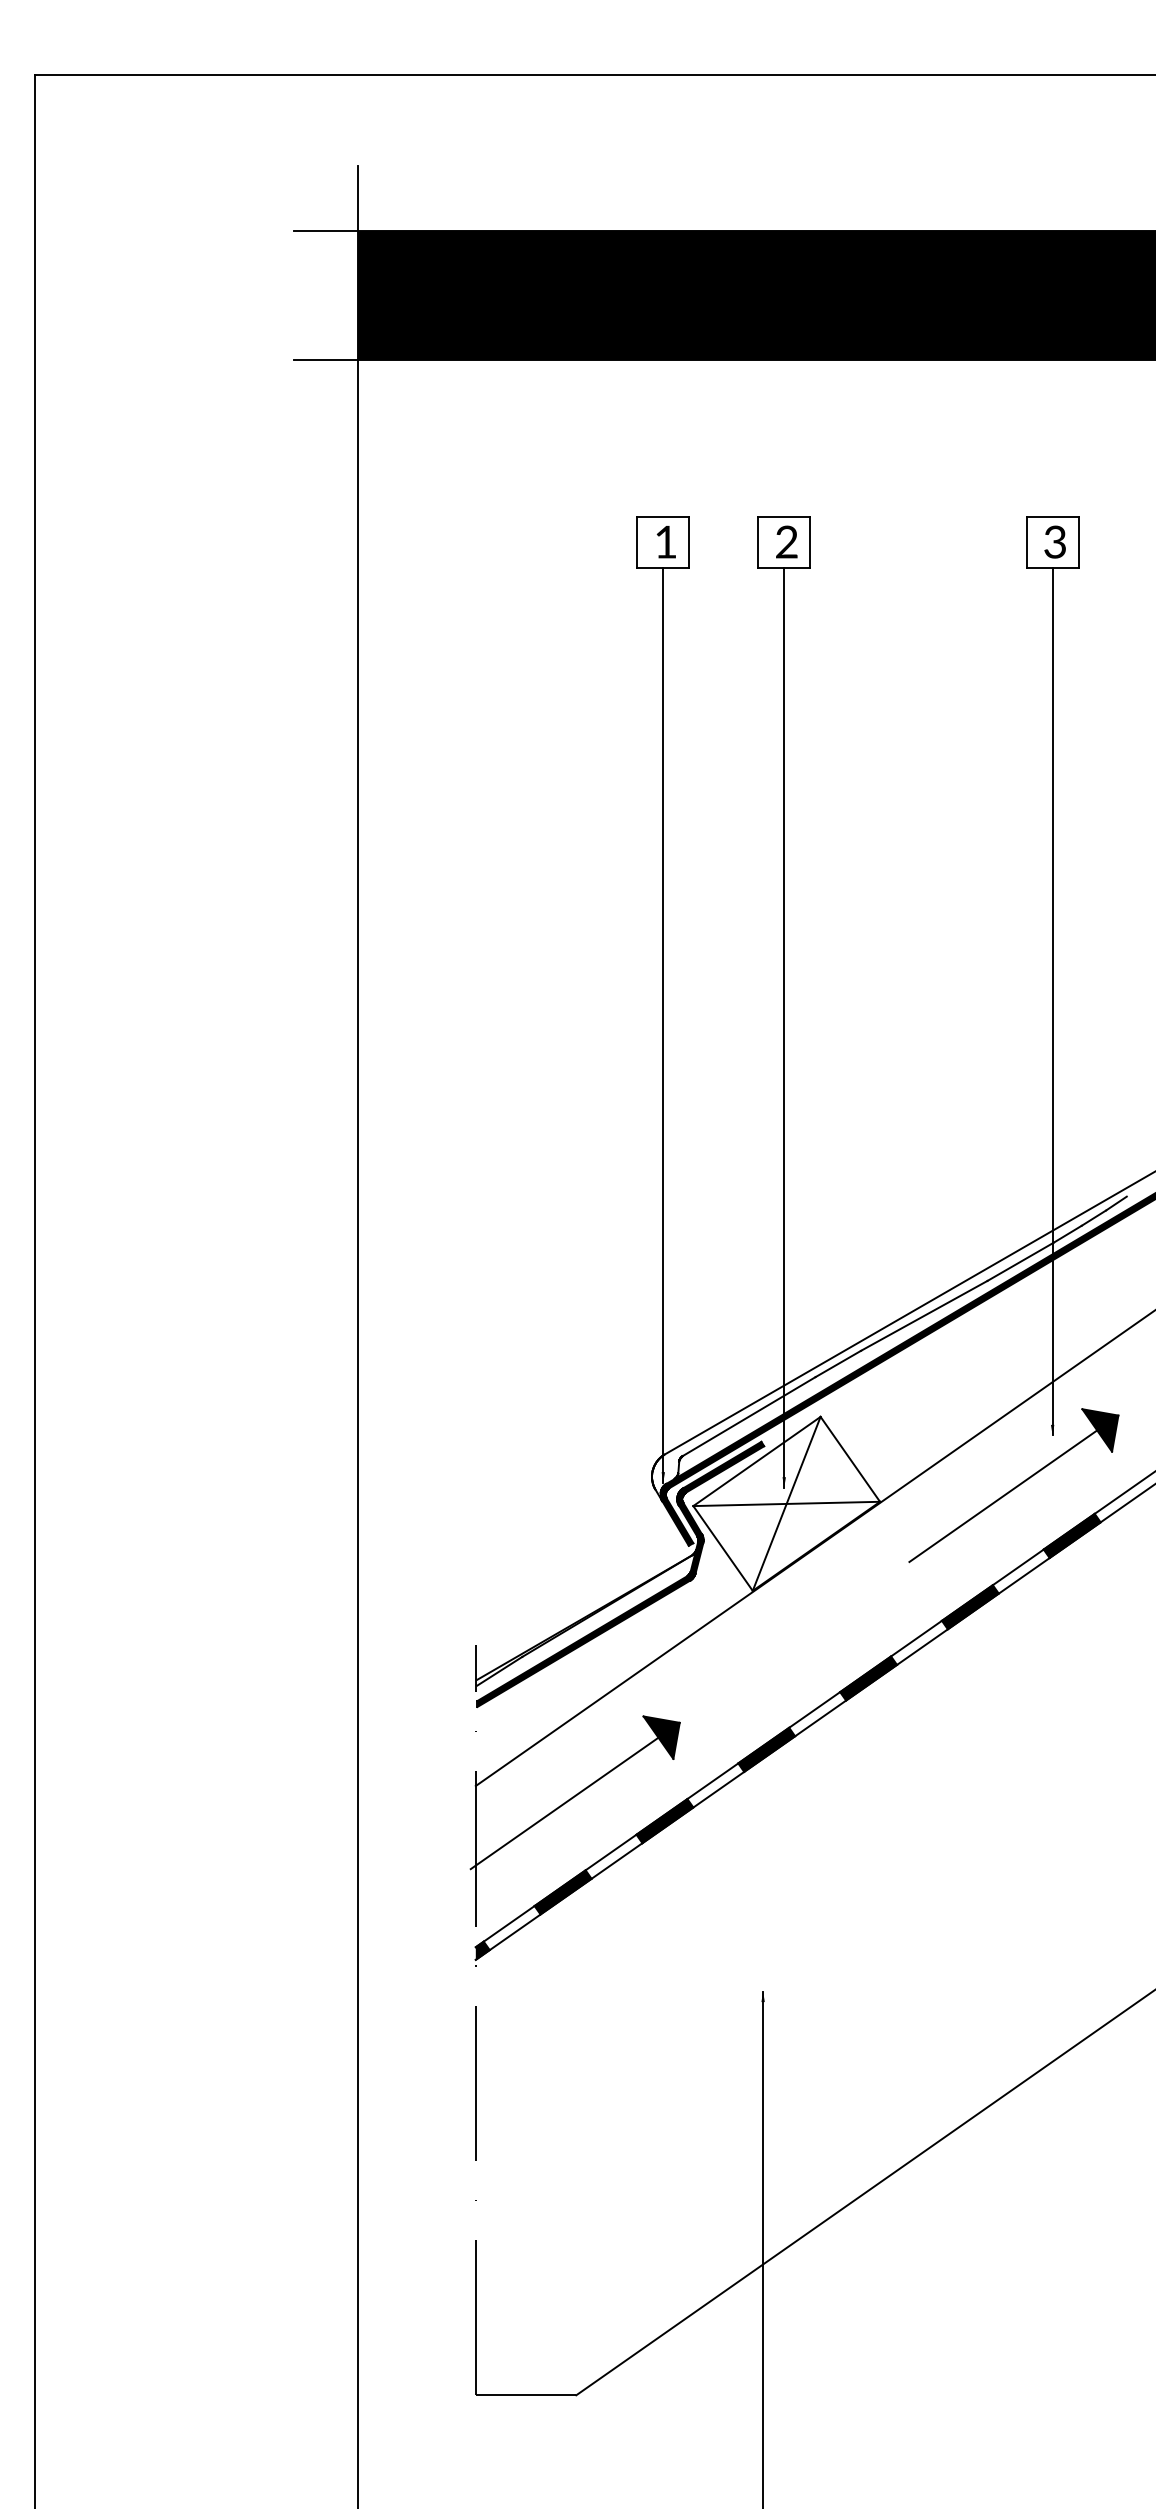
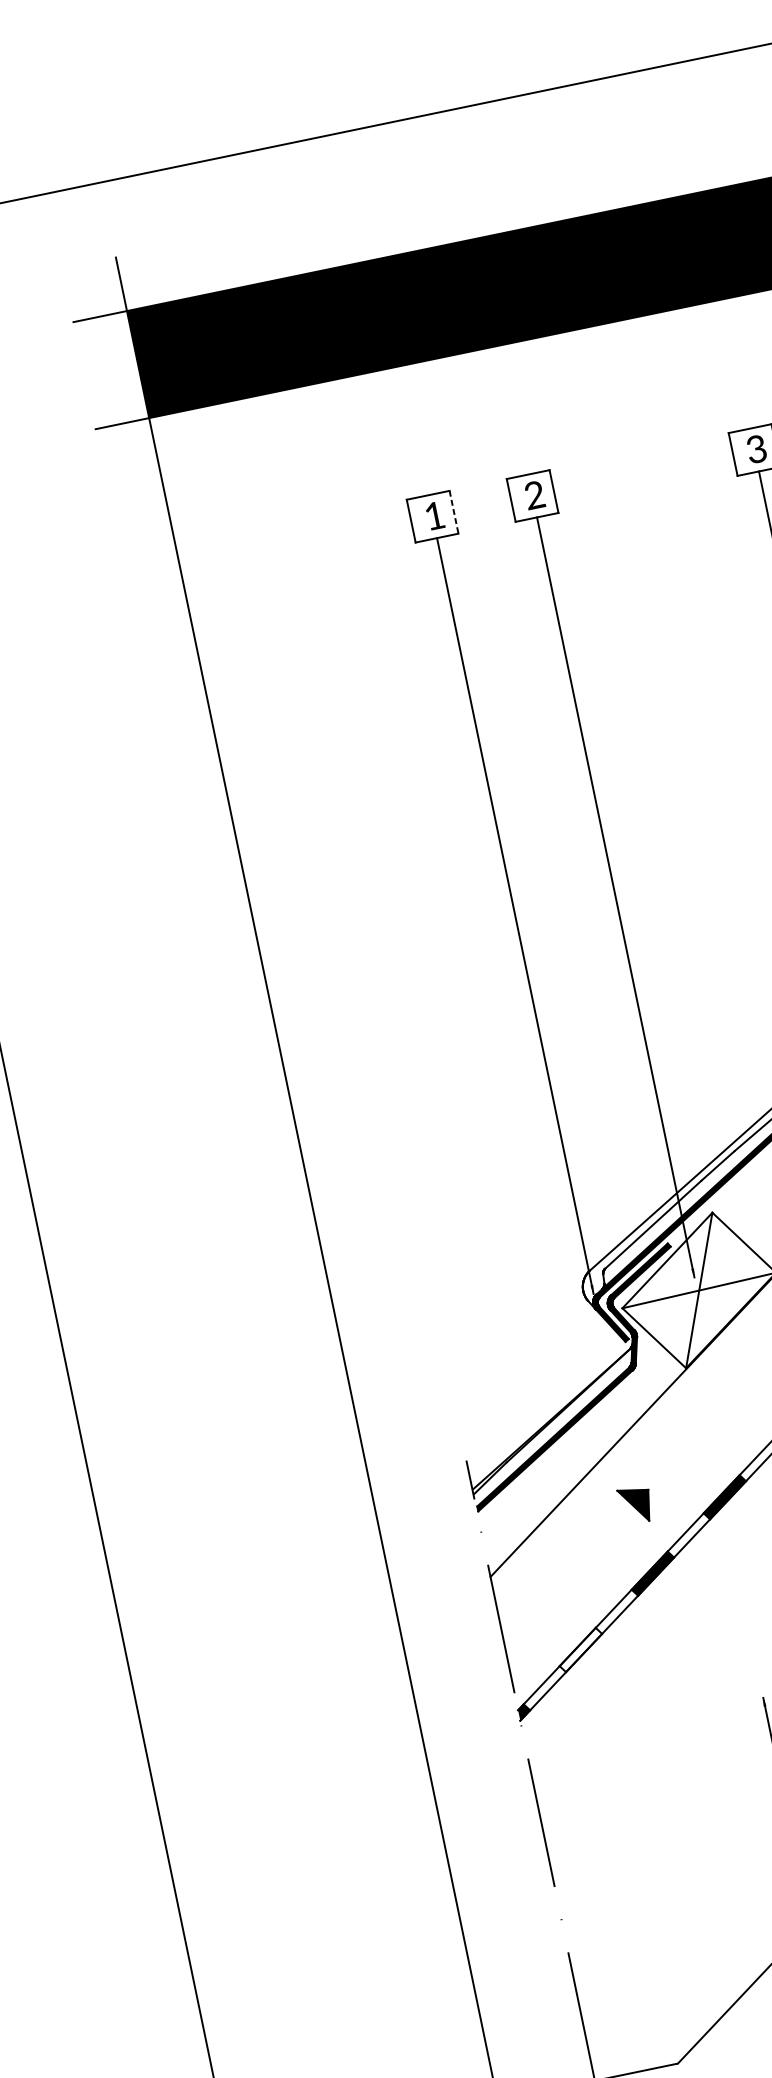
line: (689, 542) -> (454, 512), solid -> dashed
line: (564, 1803) -> (566, 1576), removed
fill: (562, 1892) -> (580, 1650), removed

